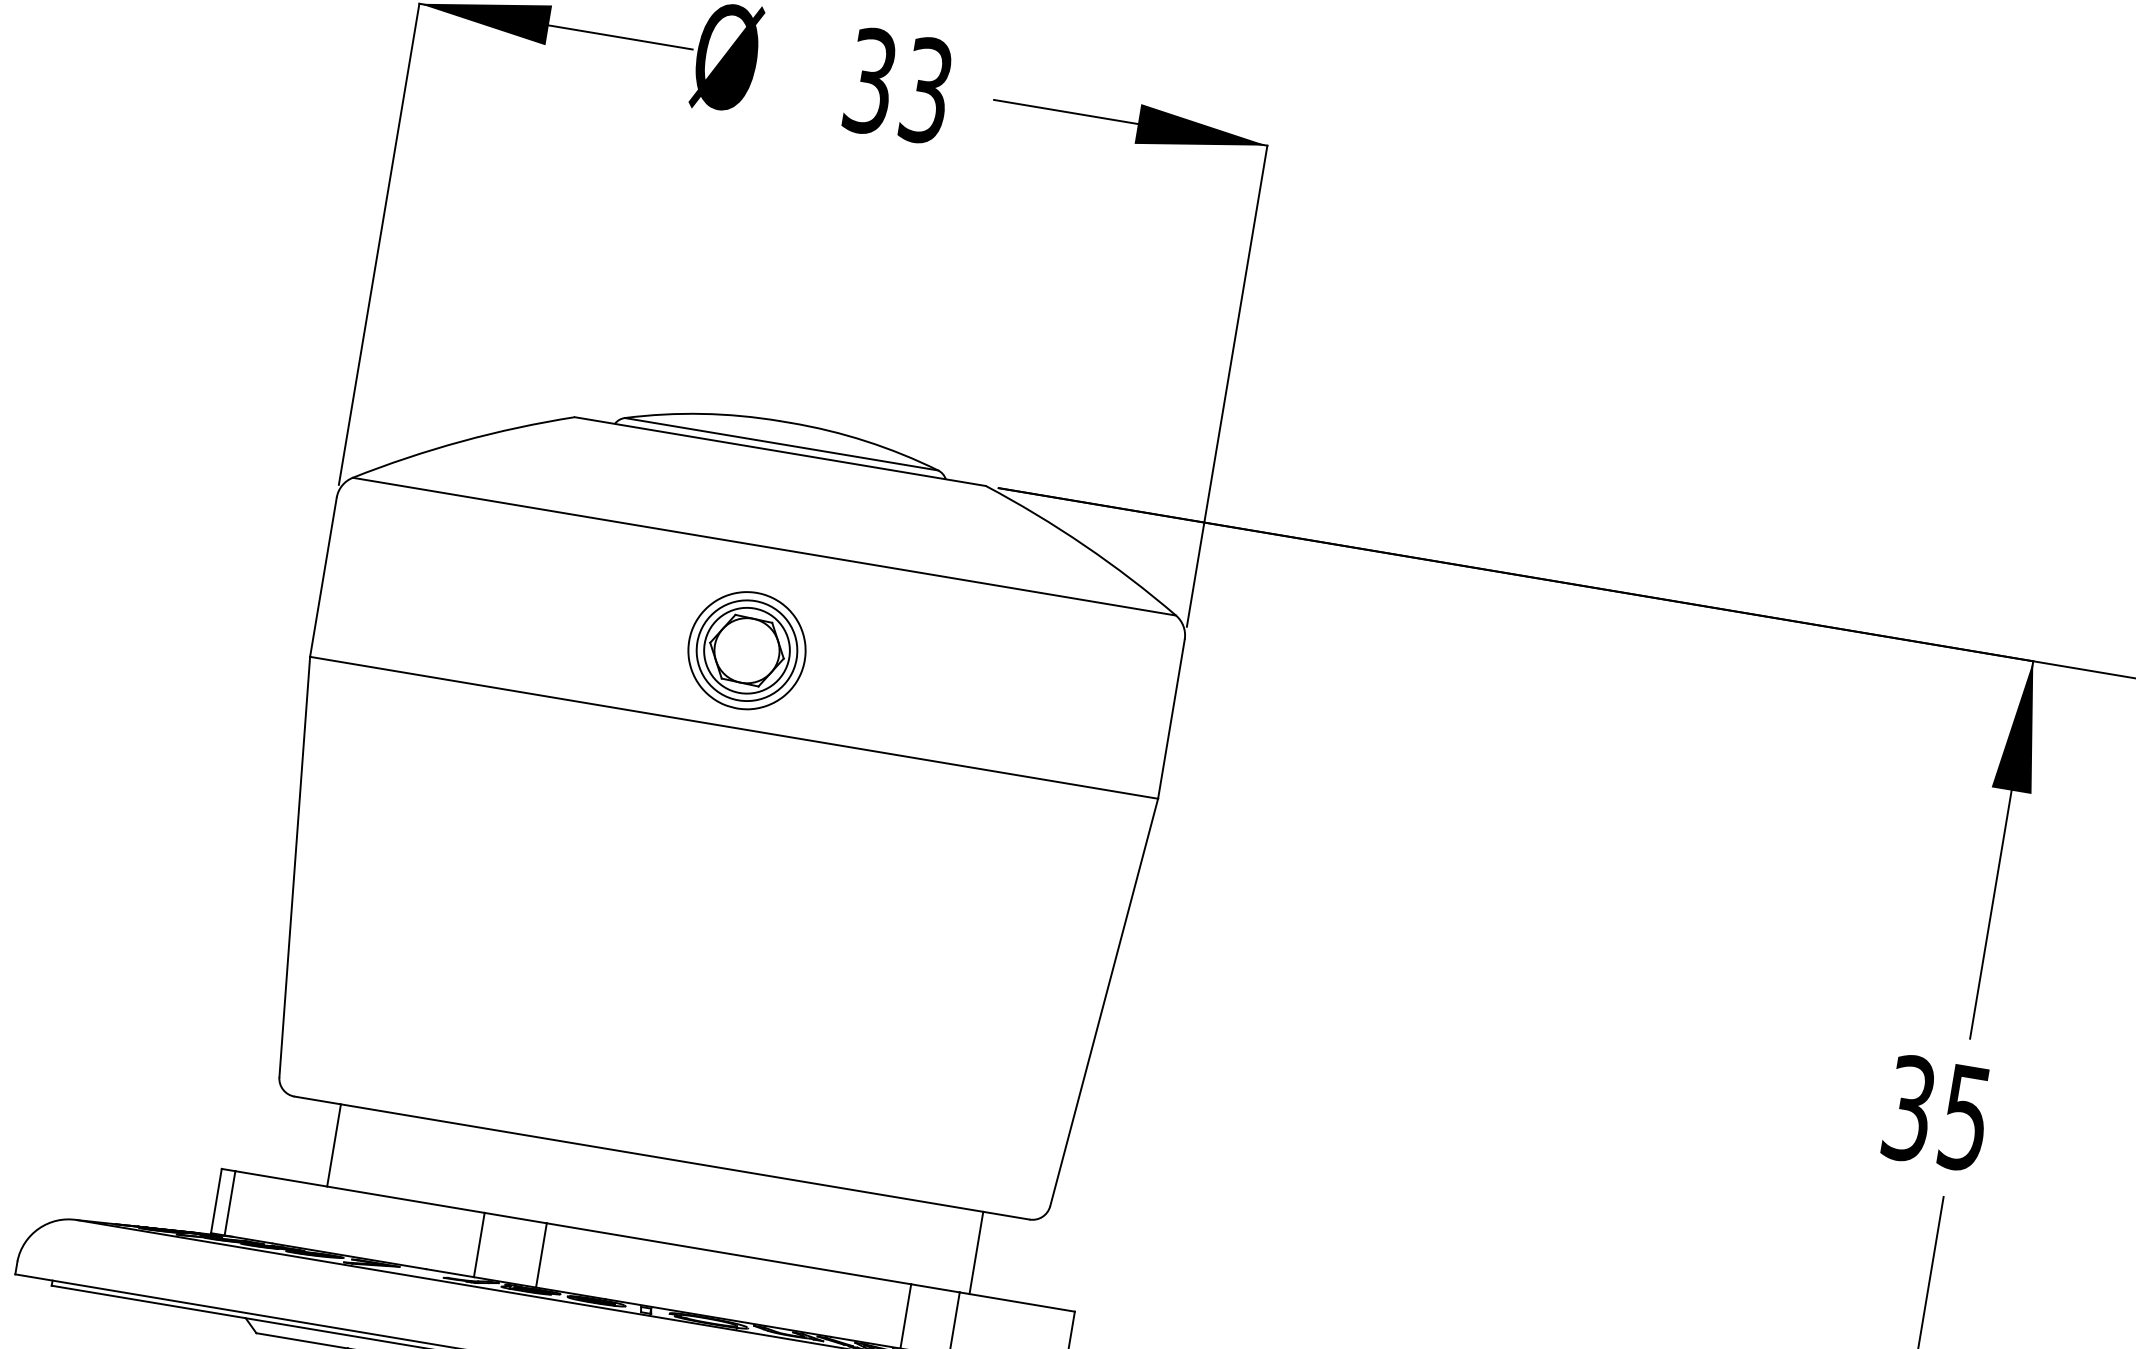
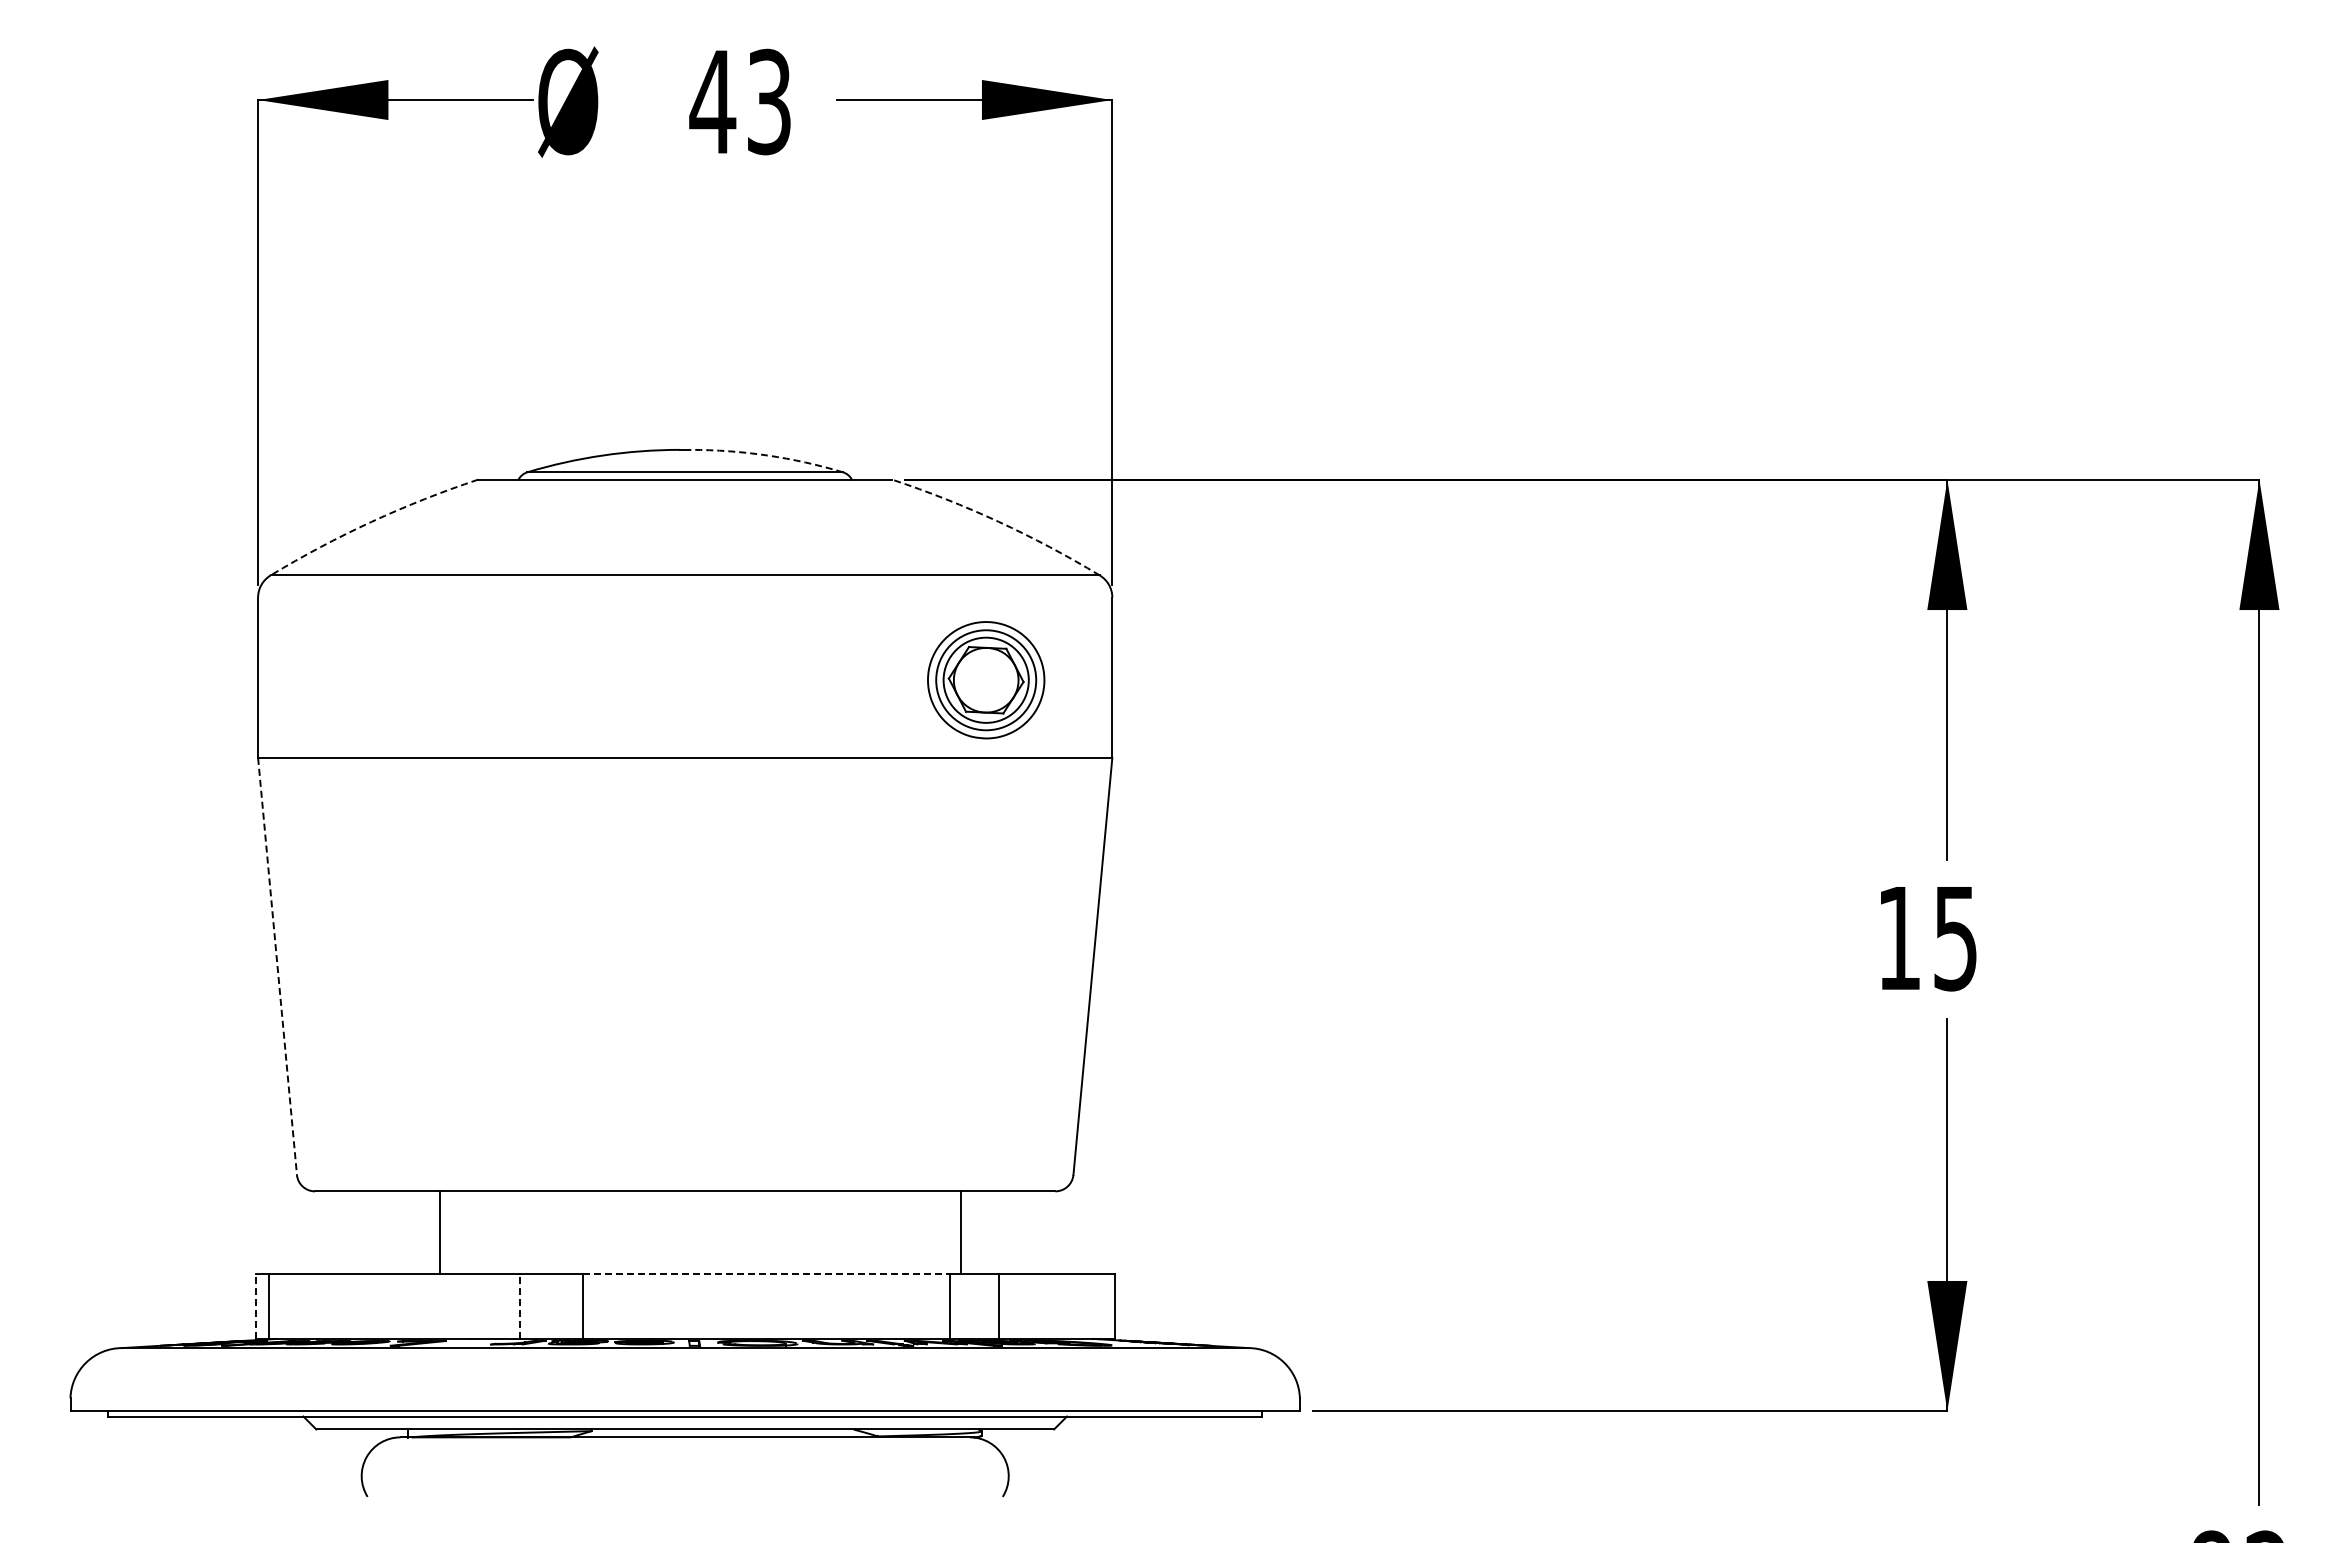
text: (870, 80) -> (712, 101), 33 -> 43
arc: (461, 440) -> (371, 521), solid -> dashed
arc: (866, 441) -> (767, 455), solid -> dashed
arc: (1084, 545) -> (998, 521), solid -> dashed
part: (747, 650) -> (986, 680), moved
line: (294, 867) -> (277, 966), solid -> dashed
text: (1909, 1108) -> (1899, 938), 35 -> 15
line: (333, 1145) -> (439, 1232), moved
line: (216, 1200) -> (255, 1306), solid -> dashed
line: (479, 1245) -> (520, 1306), solid -> dashed
line: (976, 1252) -> (960, 1232), moved
line: (728, 1254) -> (766, 1274), solid -> dashed

